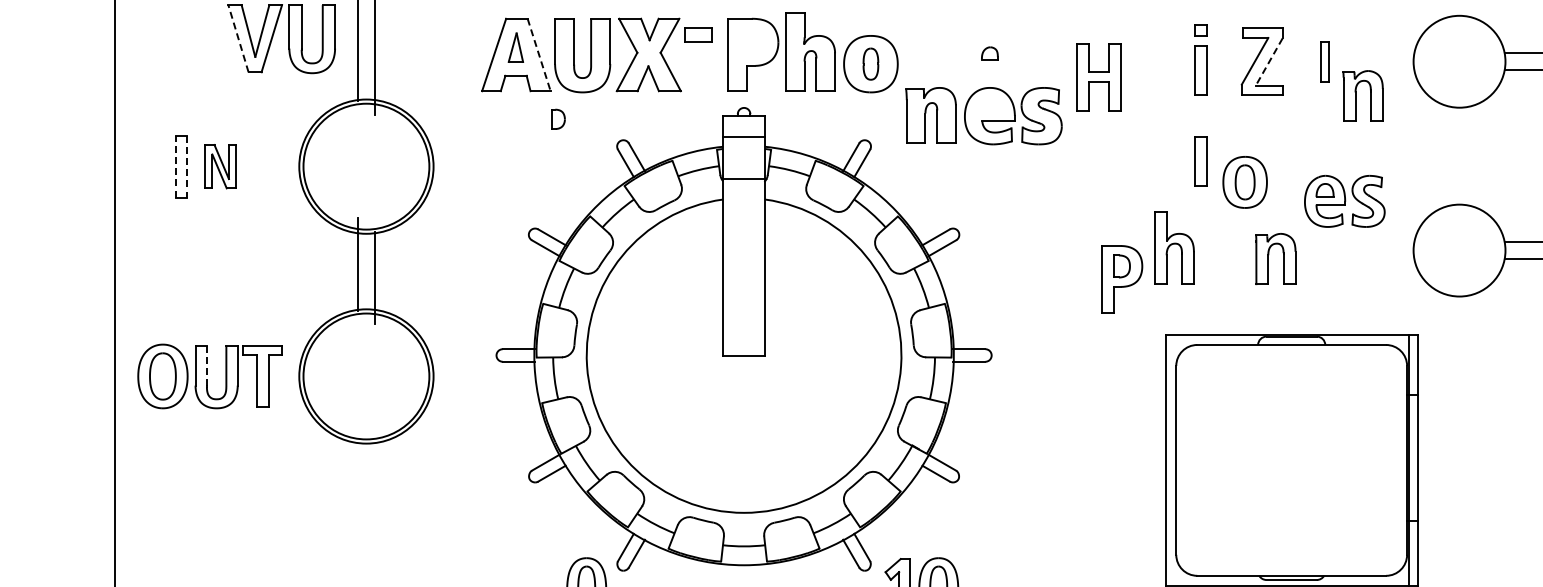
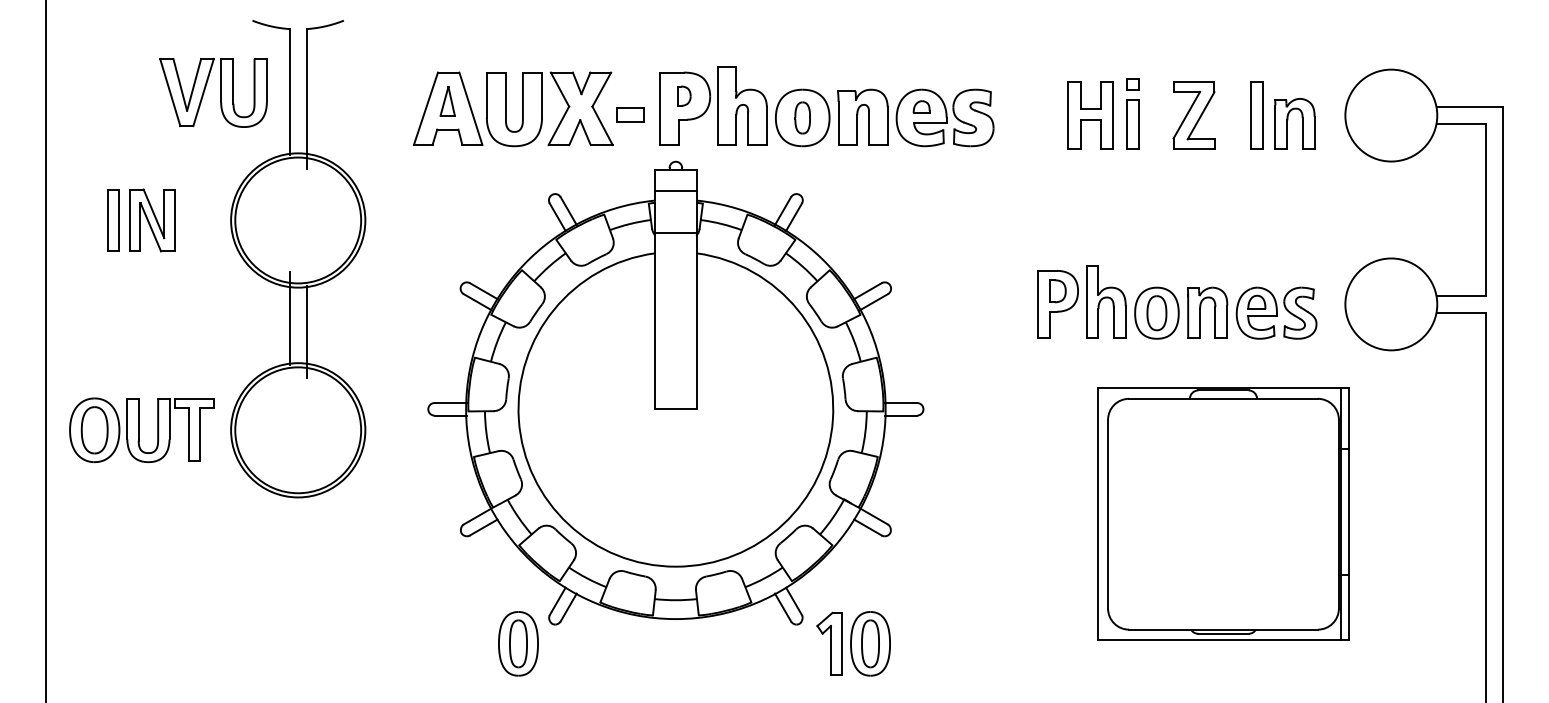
part: (698, 34) -> (630, 114), moved
line: (238, 38) -> (170, 92), dashed -> solid
line: (538, 54) -> (470, 108), dashed -> solid
part: (1324, 61) -> (1256, 115), size x1.67
line: (1268, 62) -> (1200, 116), dashed -> solid
part: (1098, 77) -> (1090, 115), moved
part: (1355, 95) -> (1287, 123), moved
part: (983, 115) -> (915, 117), moved
part: (558, 118) -> (684, 95), moved
part: (1200, 161) -> (1132, 215), removed
line: (175, 166) -> (107, 220), dashed -> solid
line: (187, 166) -> (119, 220), dashed -> solid
part: (220, 166) -> (152, 220), size x1.43
part: (1244, 181) -> (1156, 312), moved
part: (1344, 200) -> (1276, 312), moved
part: (1121, 279) -> (1057, 304), moved
line: (206, 366) -> (138, 420), dashed -> solid

